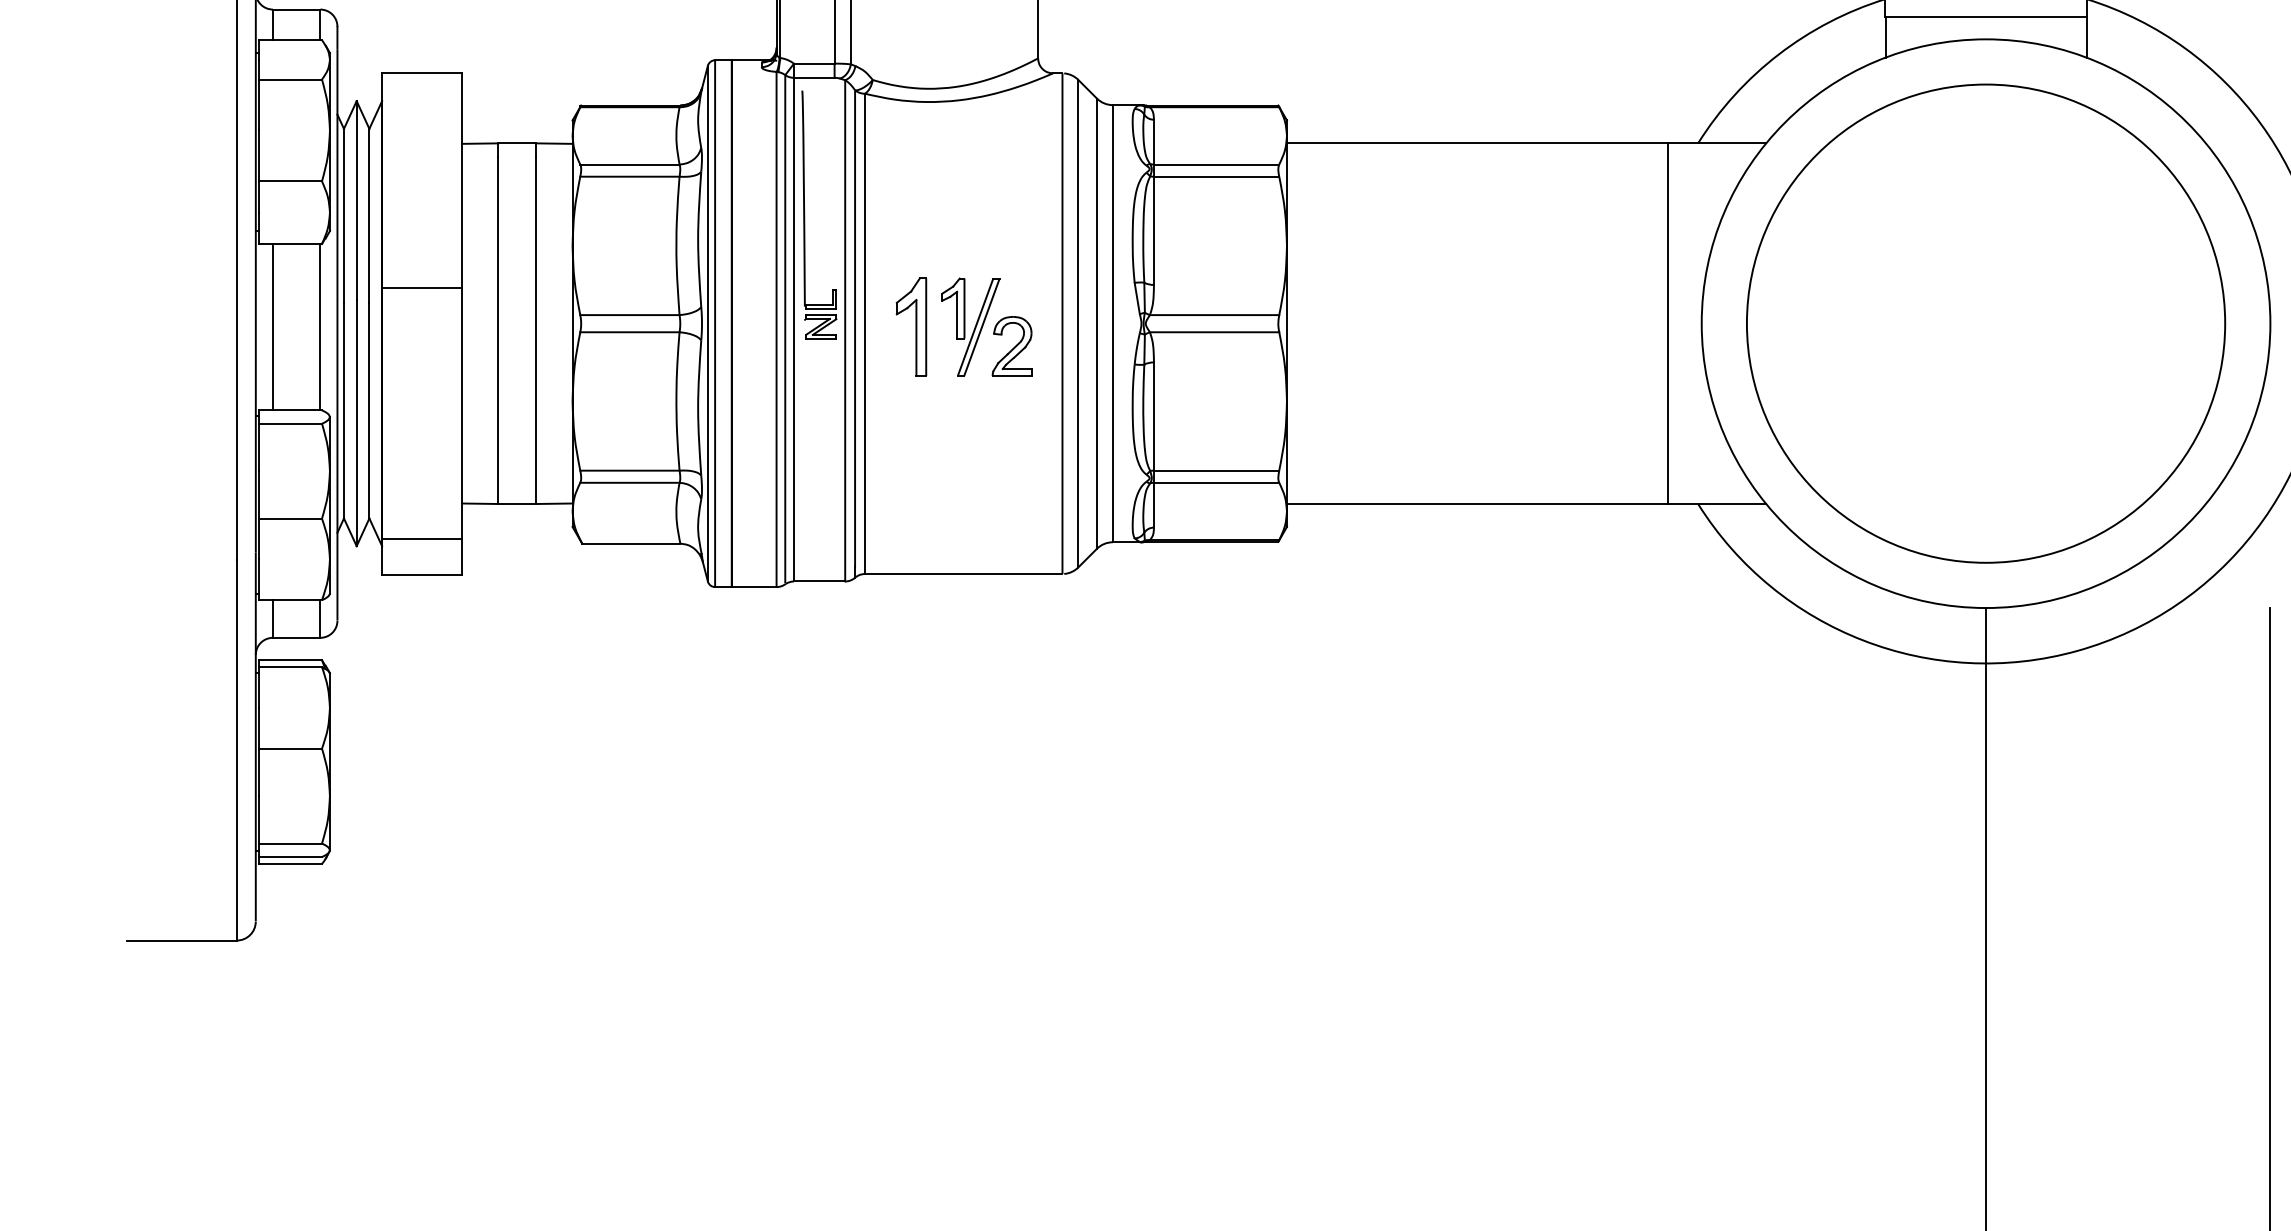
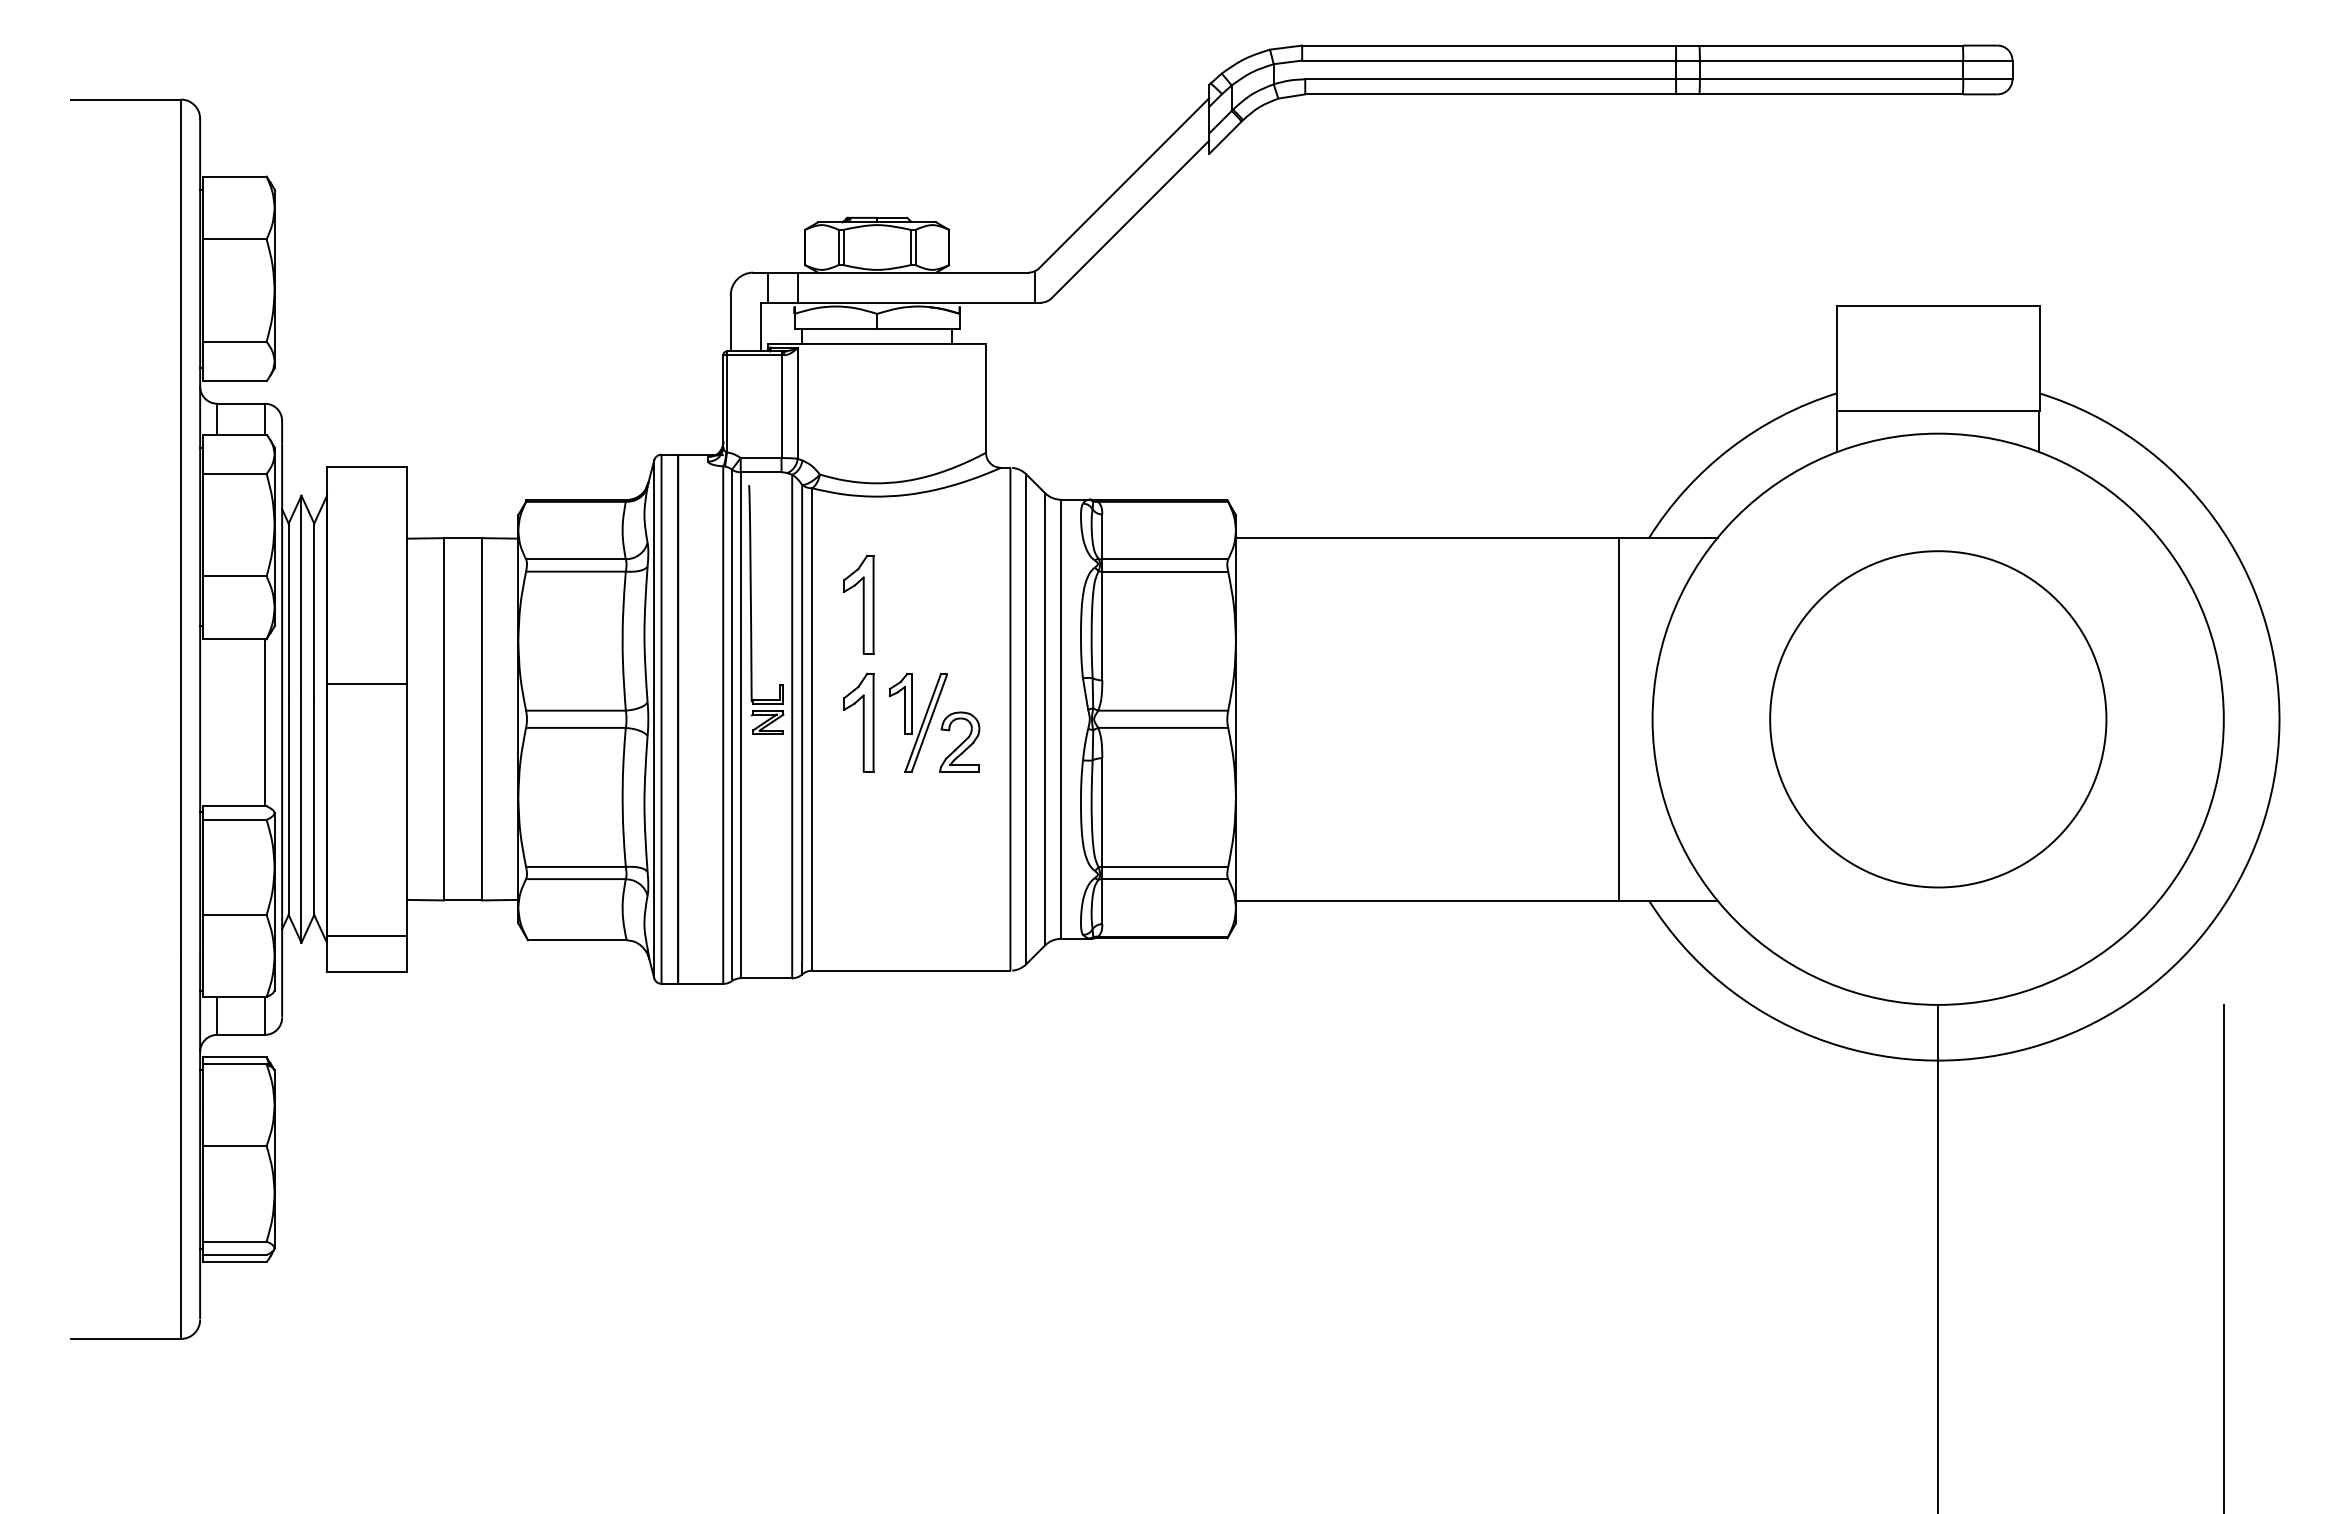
part: (911, 209) -> (858, 604), added
circle: (1986, 323) -> (1938, 719), size x0.7
line: (273, 326) -> (217, 722), removed

